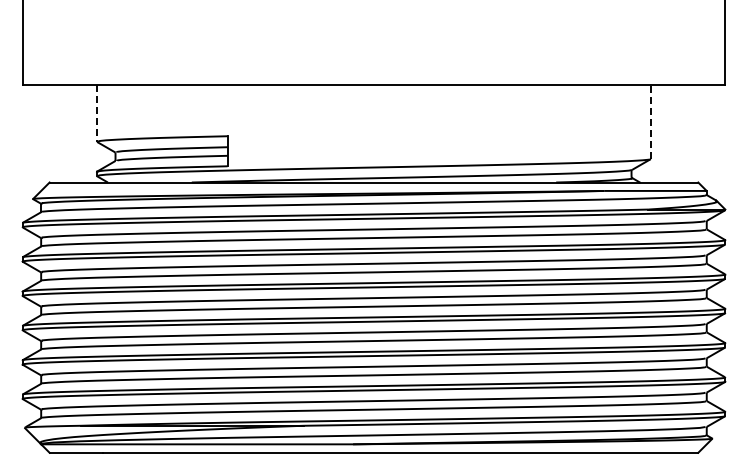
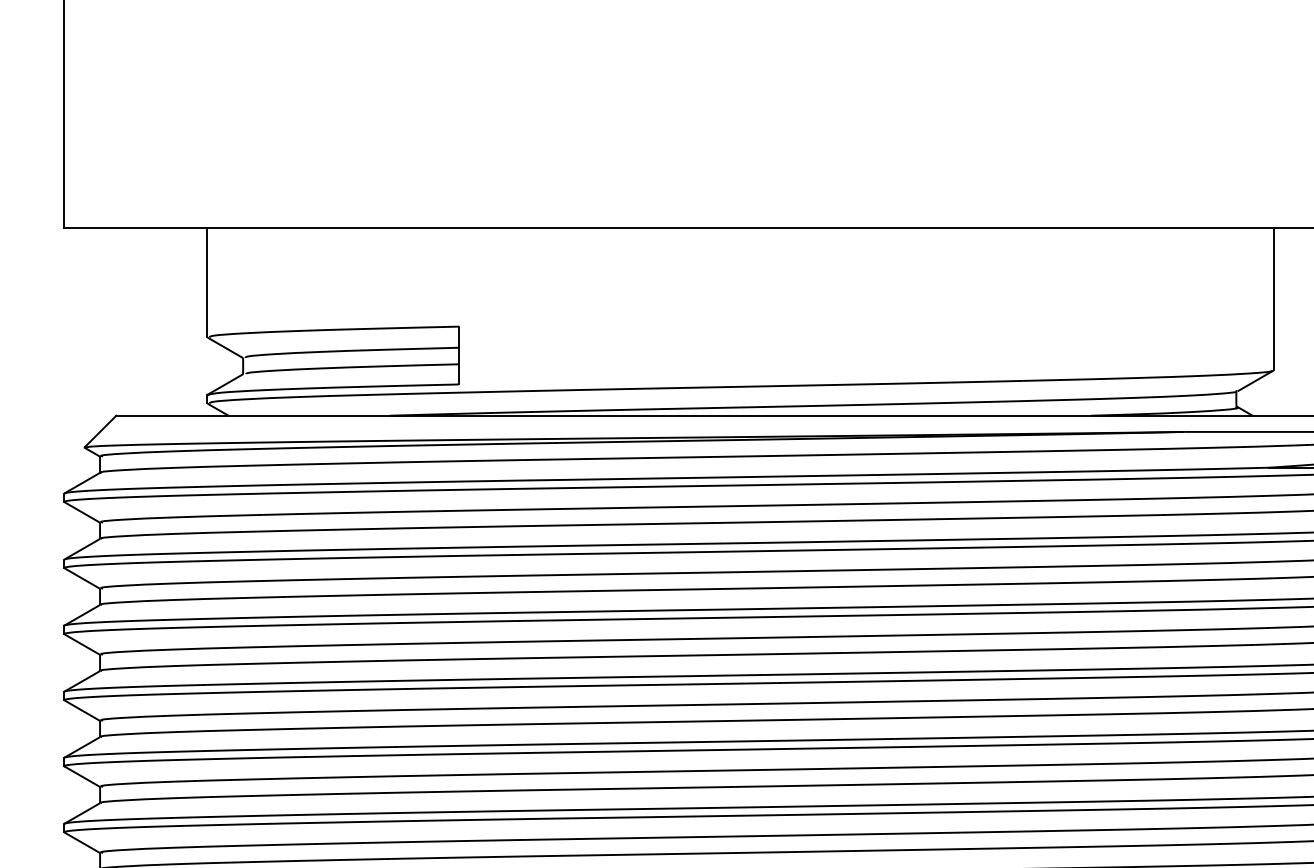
line: (96, 113) -> (206, 282), dashed -> solid
line: (651, 122) -> (1274, 300), dashed -> solid

